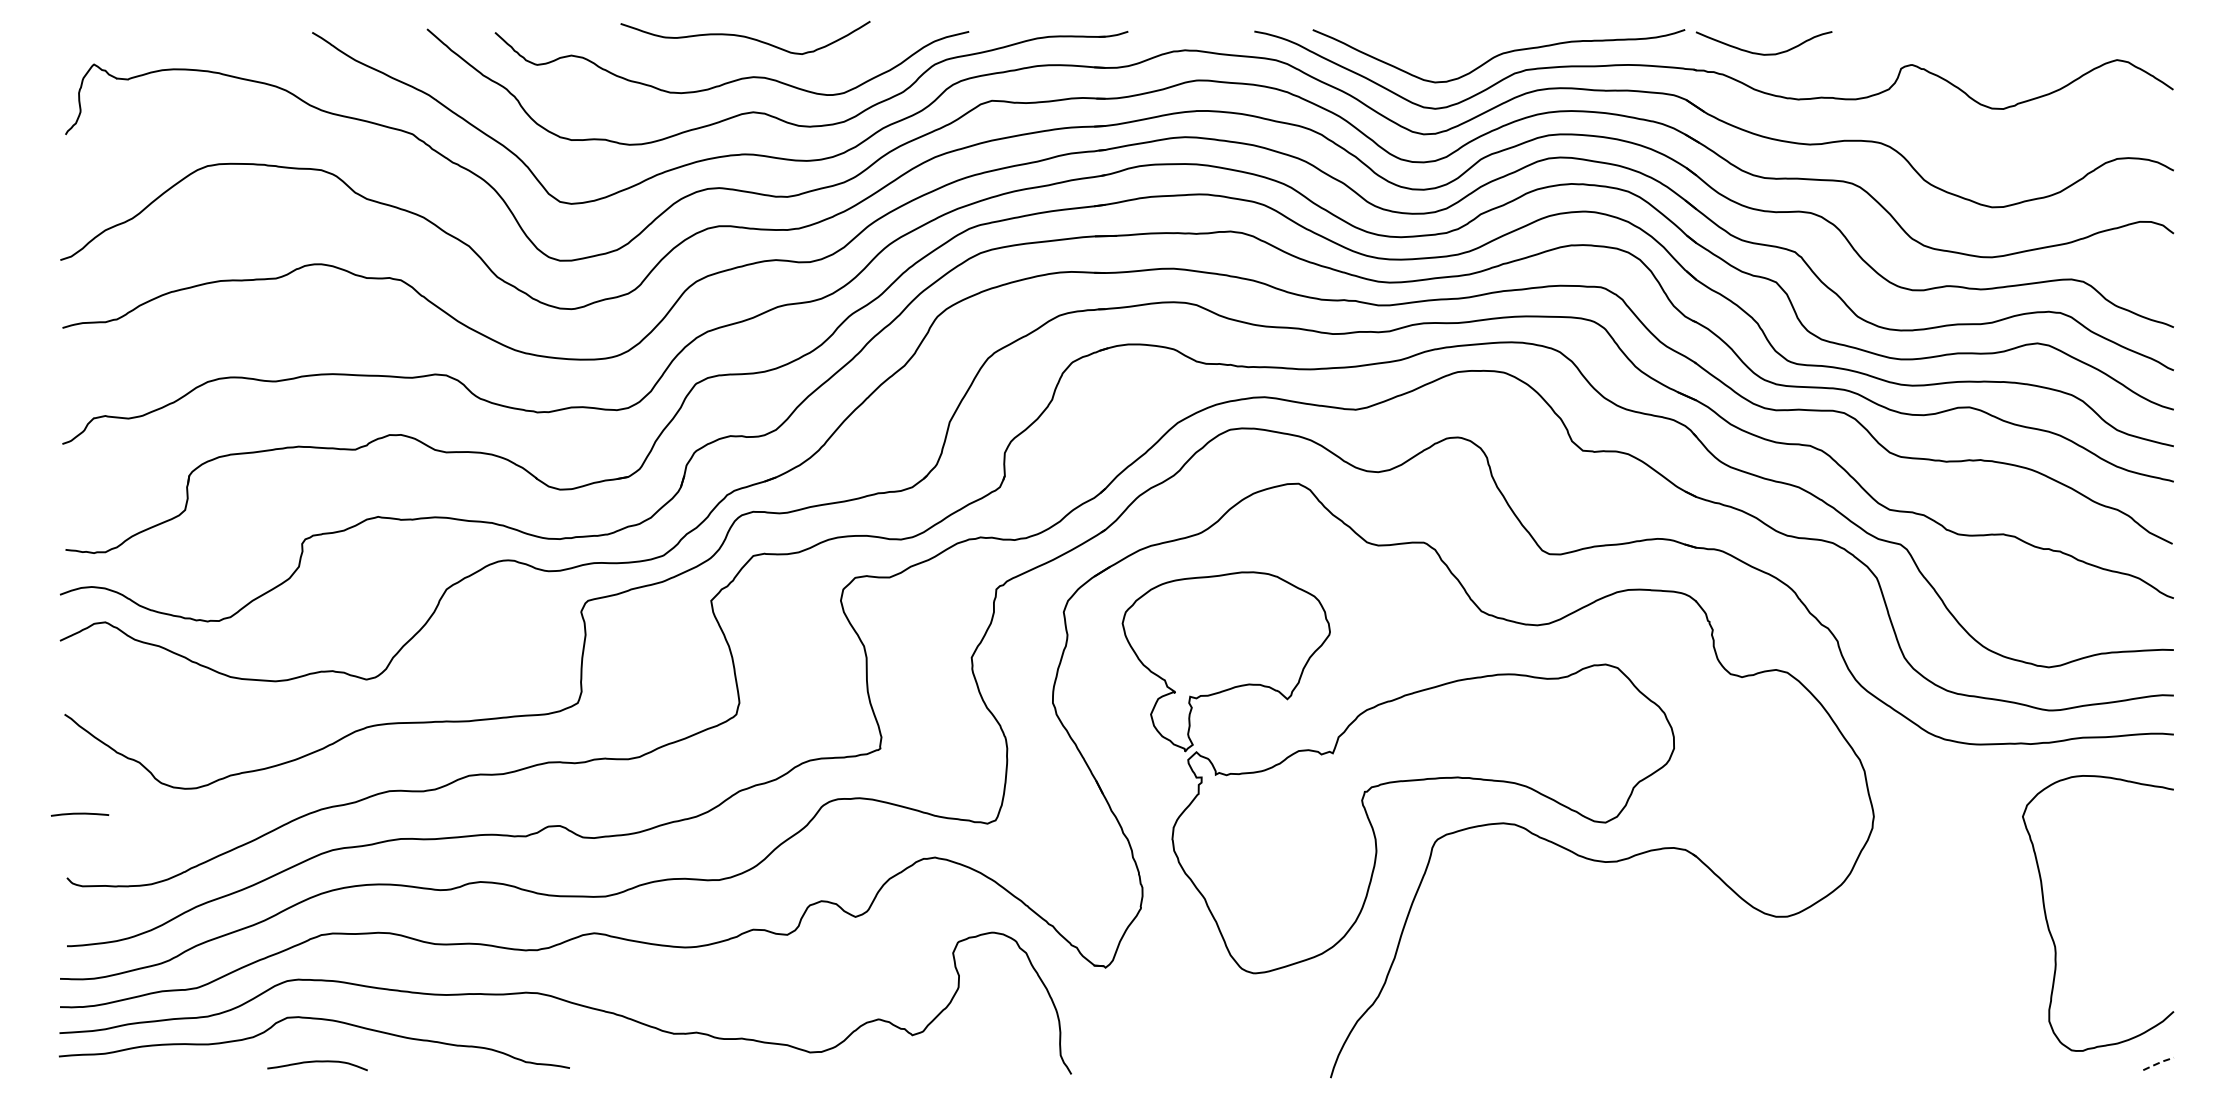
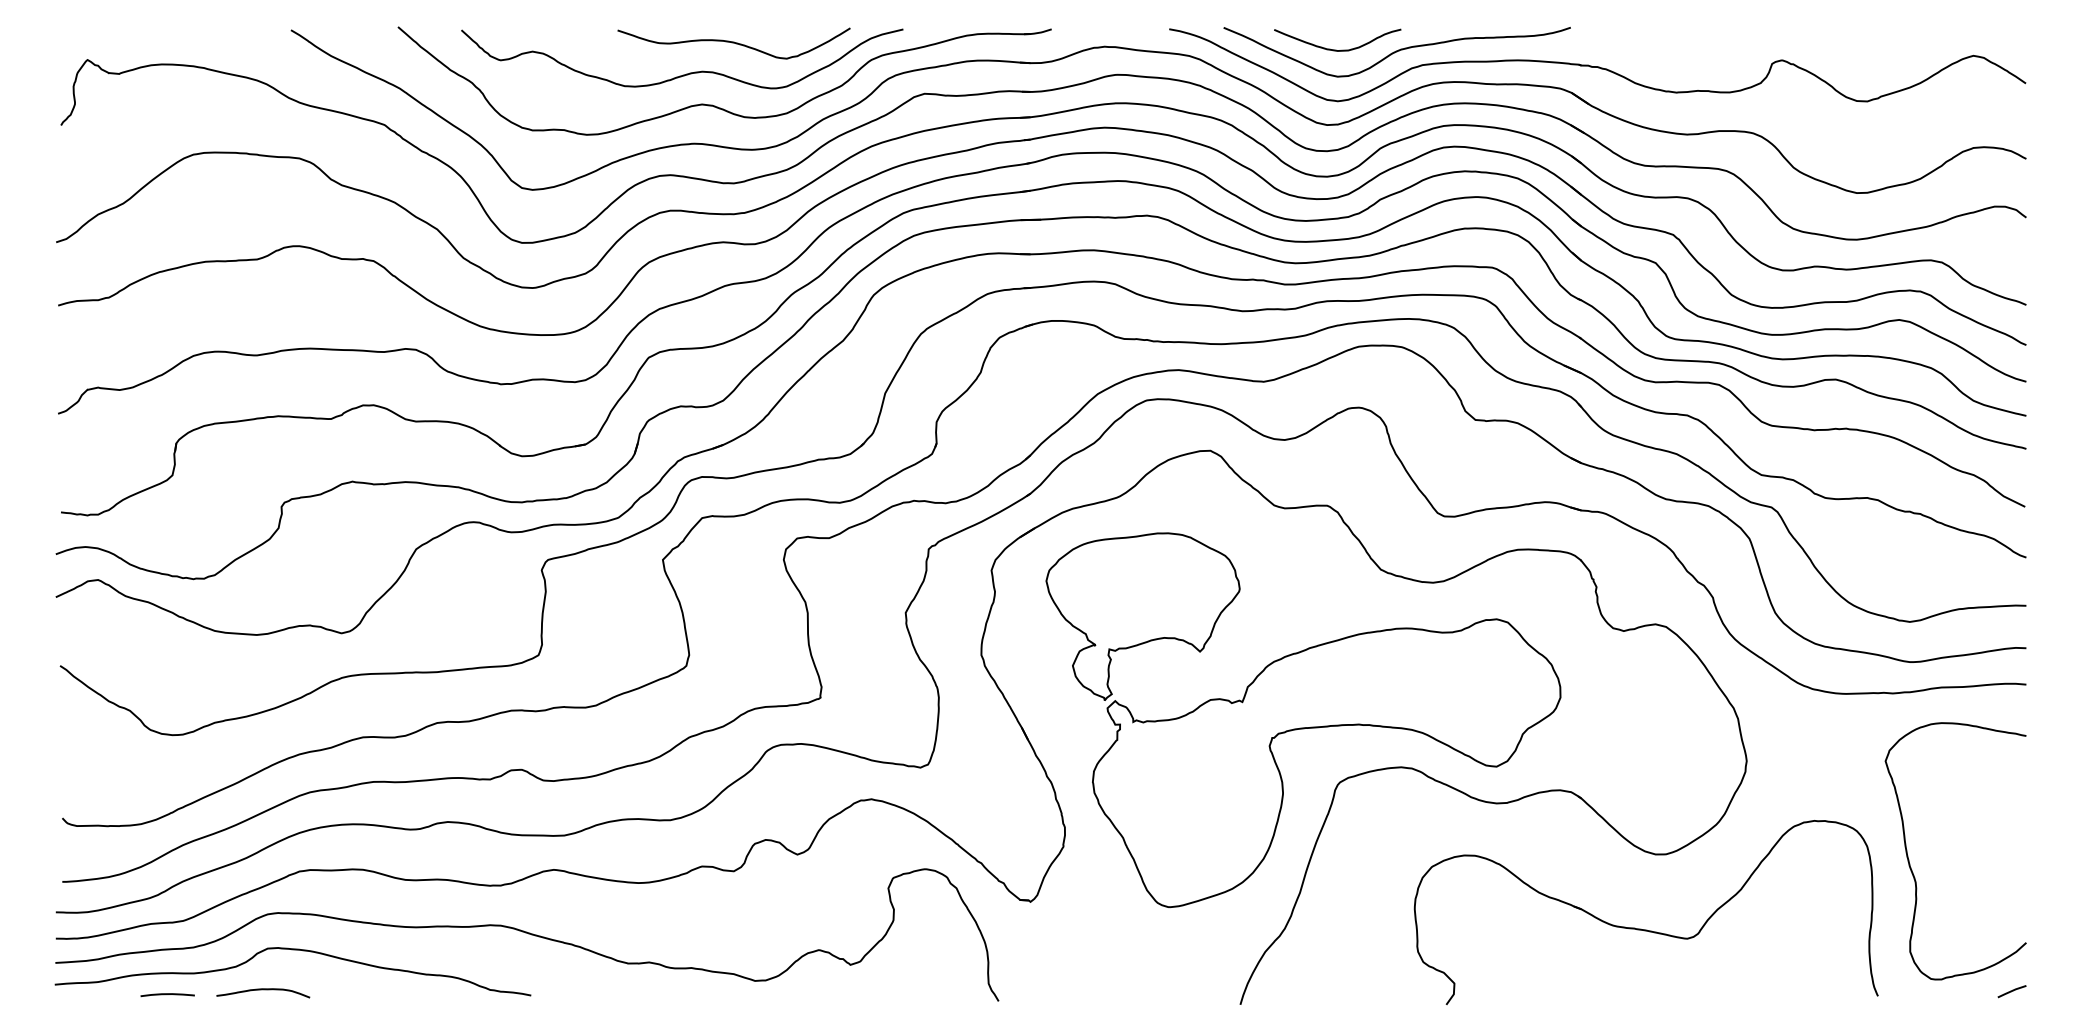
curve: (745, 37) -> (734, 43), moved
curve: (1763, 53) -> (1337, 49), moved
curve: (79, 814) -> (167, 994), moved
part: (1761, 996) -> (1641, 928), added
curve: (317, 1062) -> (263, 990), moved
line: (2158, 1063) -> (2012, 991), dashed -> solid

